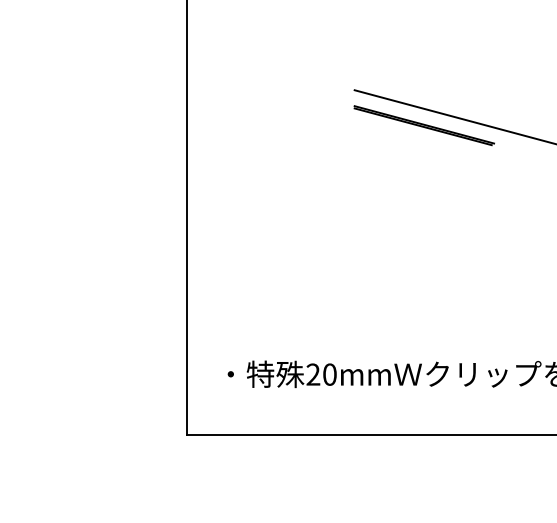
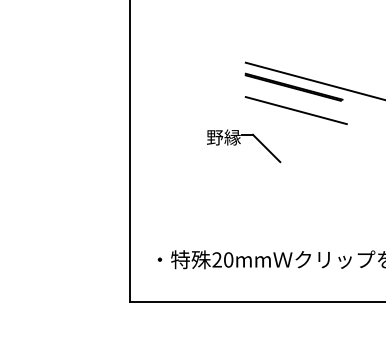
line: (426, 159) -> (295, 110), added
part: (352, 211) -> (244, 146), added

